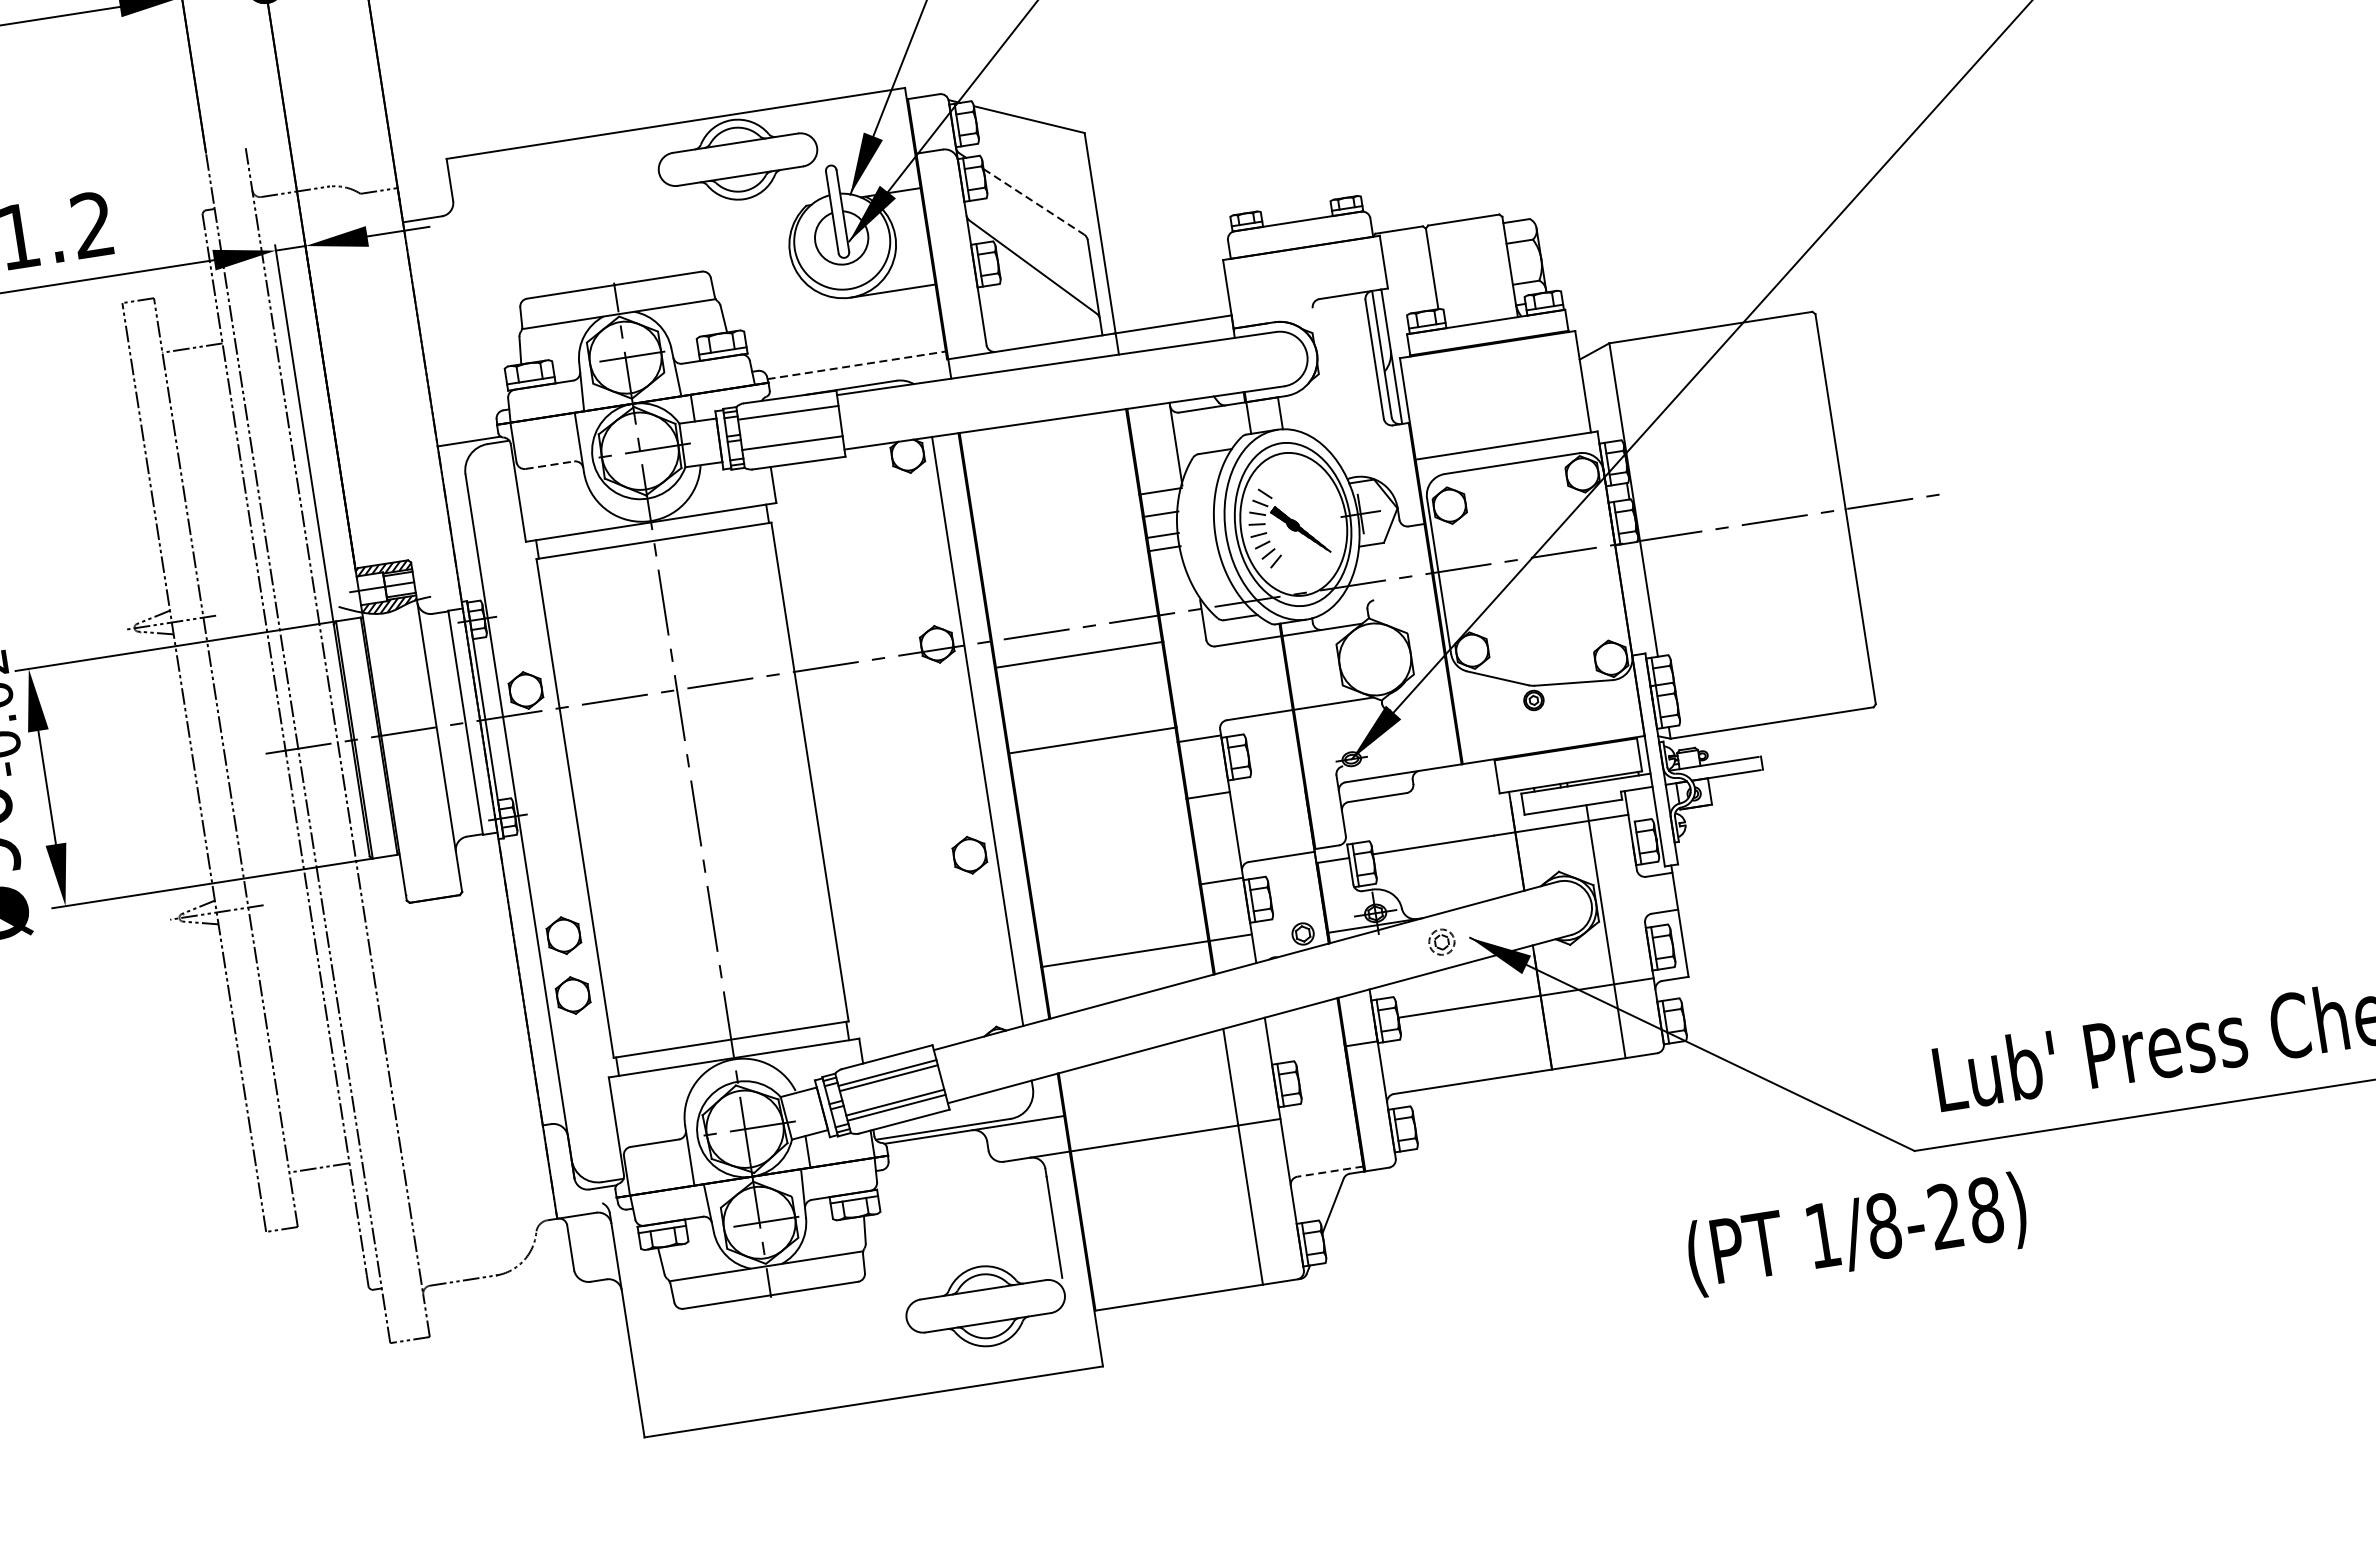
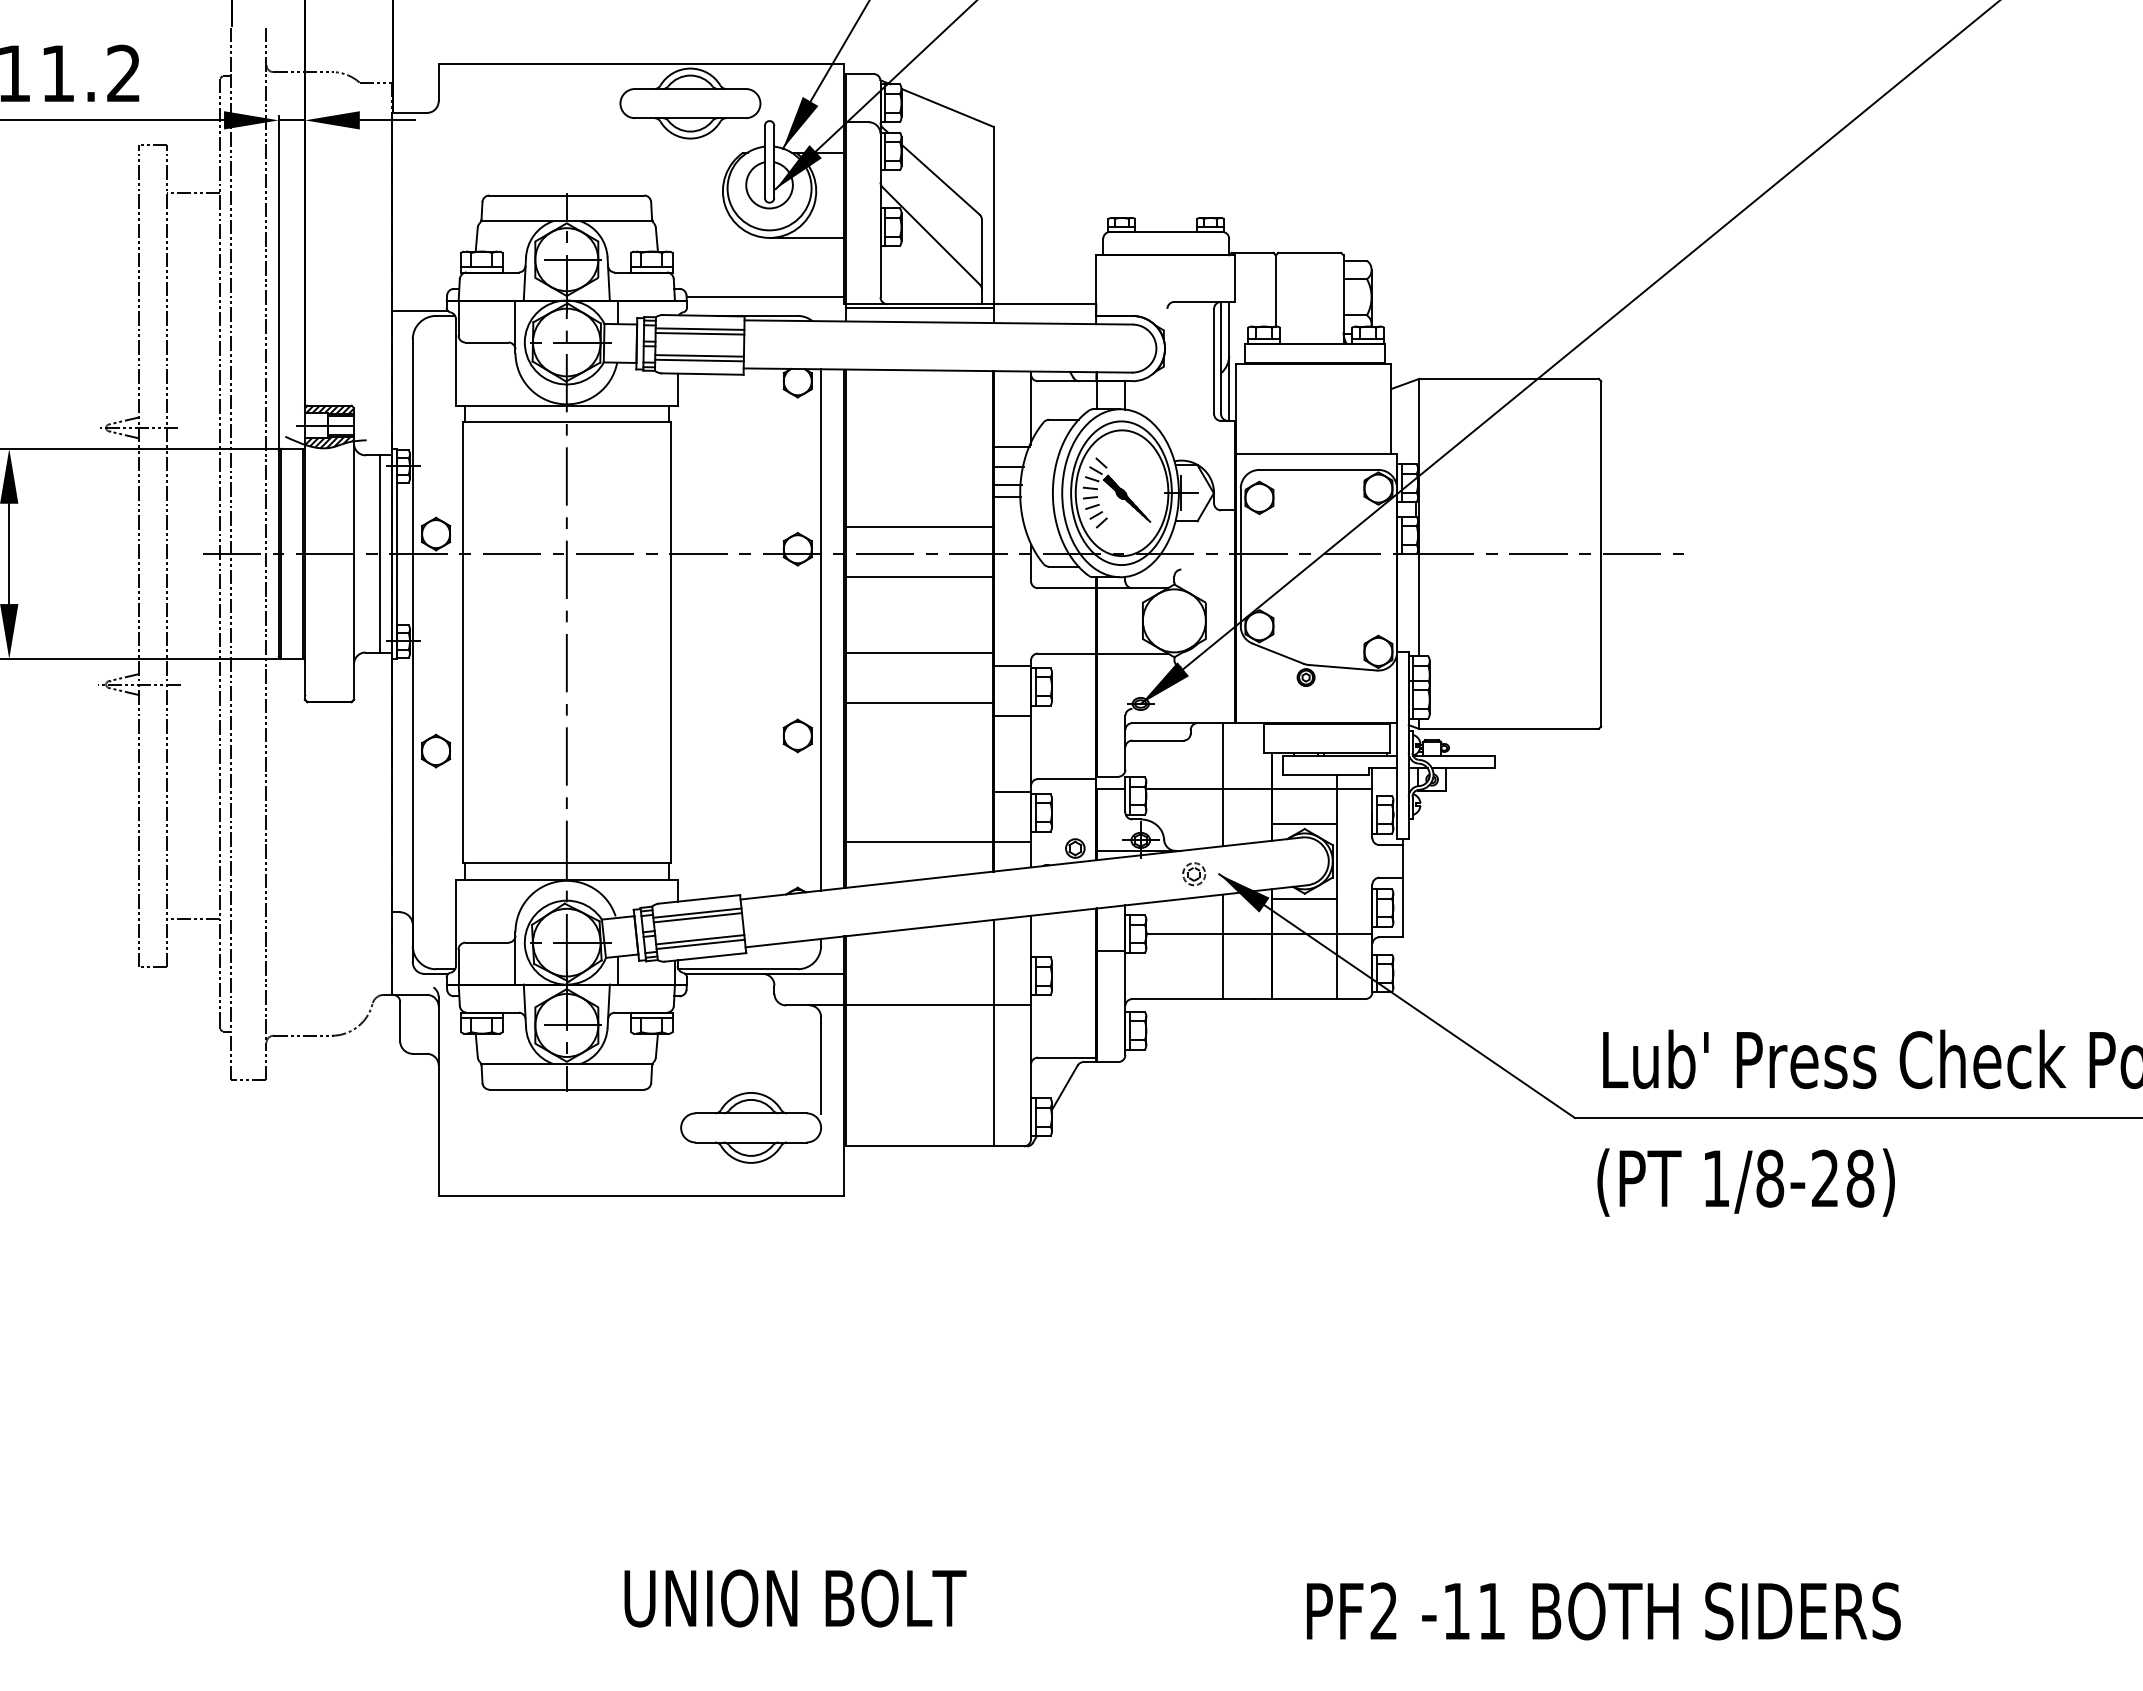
line: (1033, 201) -> (940, 179), dashed -> solid
line: (1032, 351) -> (919, 308), added
line: (856, 365) -> (765, 297), dashed -> solid
line: (788, 417) -> (699, 333), added
line: (793, 448) -> (699, 360), added
line: (550, 465) -> (487, 342), dashed -> solid
line: (1070, 598) -> (919, 527), added
line: (1101, 797) -> (919, 703), added
line: (1459, 835) -> (1223, 784), added
line: (1557, 866) -> (1304, 824), added
line: (1570, 950) -> (1304, 898), added
part: (573, 994) -> (436, 803), removed
line: (1487, 1018) -> (1223, 946), added
line: (1329, 1171) -> (1066, 1057), dashed -> solid
text: (1856, 1234) -> (1745, 1182), moved

